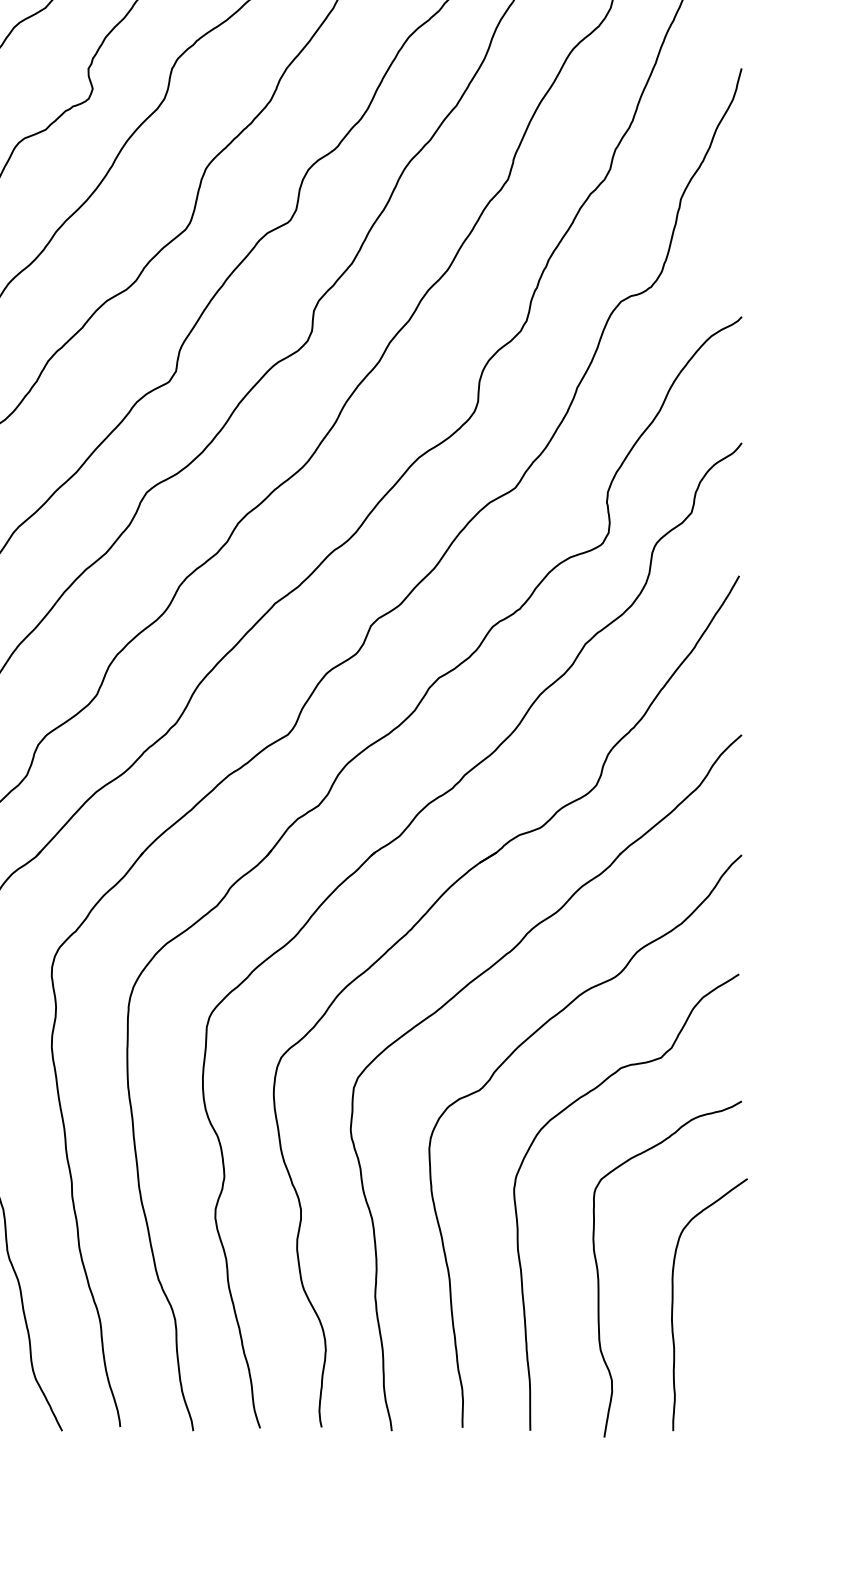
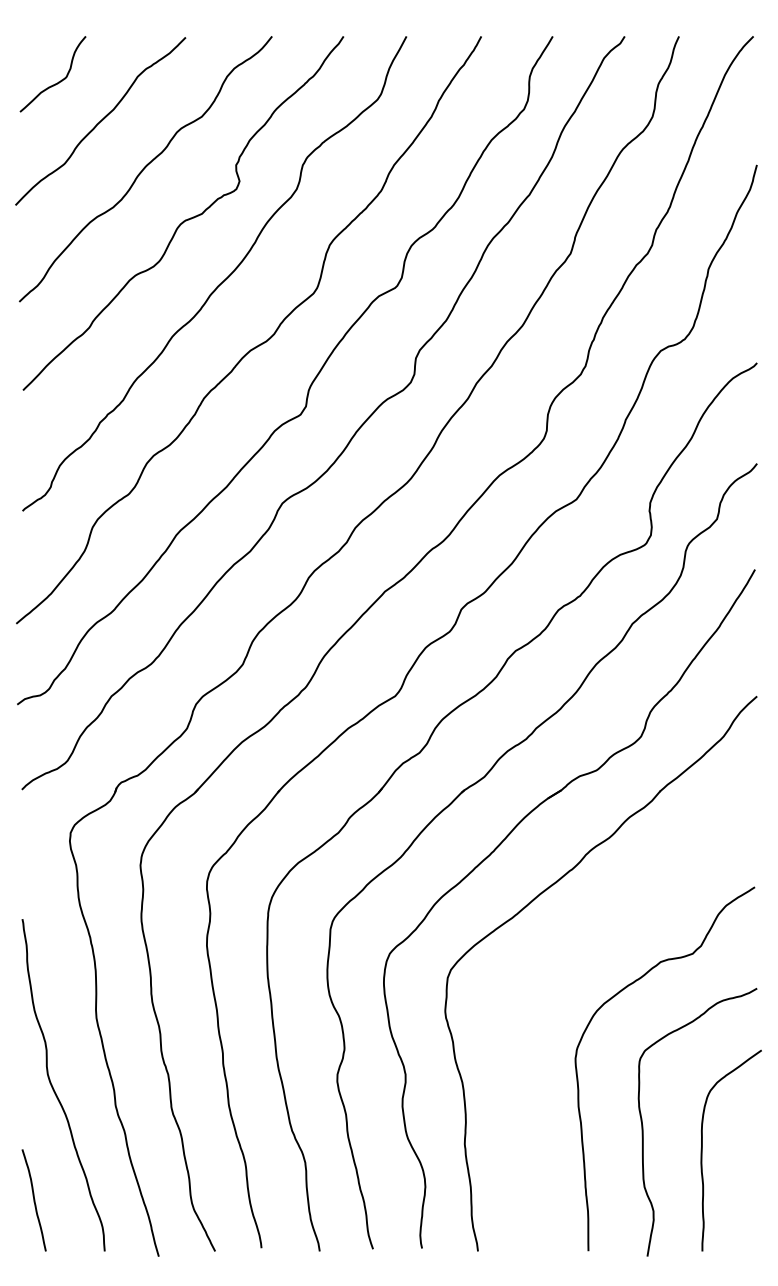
curve: (491, 1079) -> (557, 971), removed

